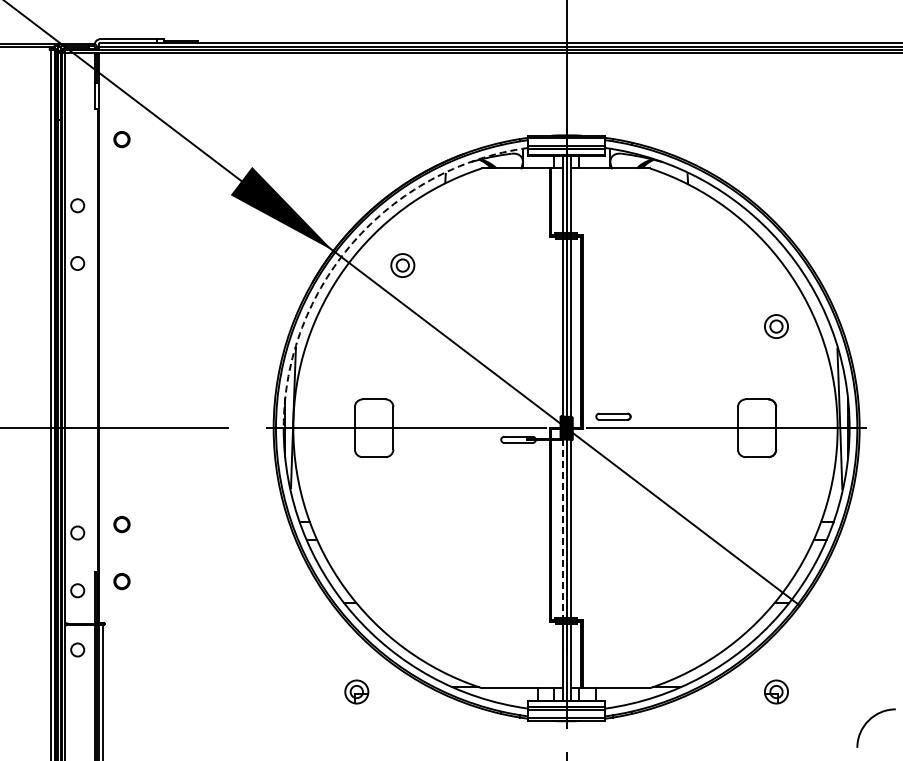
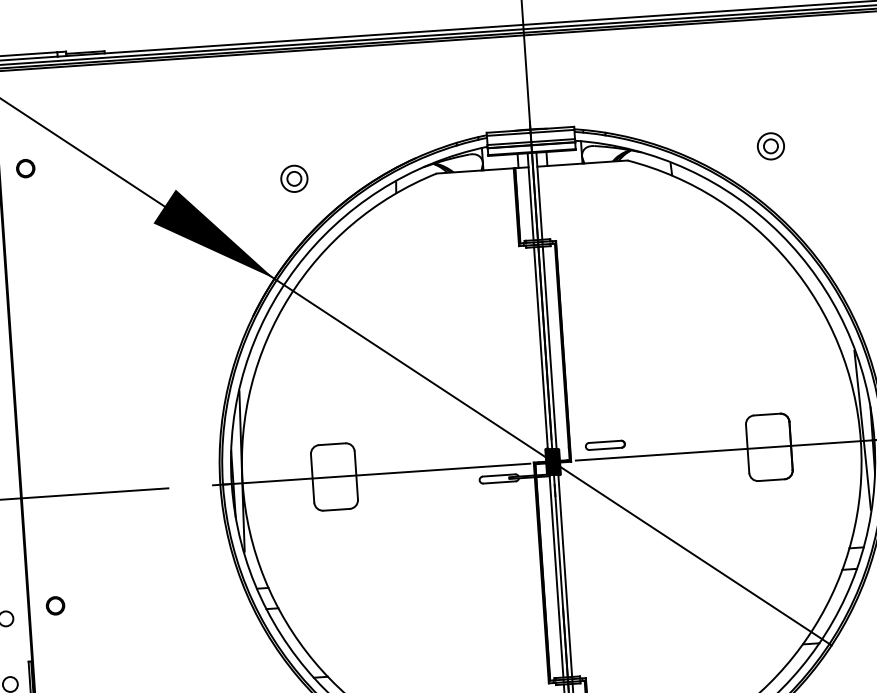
arc: (353, 242) -> (296, 267), dashed -> solid
part: (402, 265) -> (294, 178), moved
part: (776, 326) -> (770, 146), moved
line: (562, 529) -> (556, 577), dashed -> solid
part: (121, 581) -> (59, 670), removed

